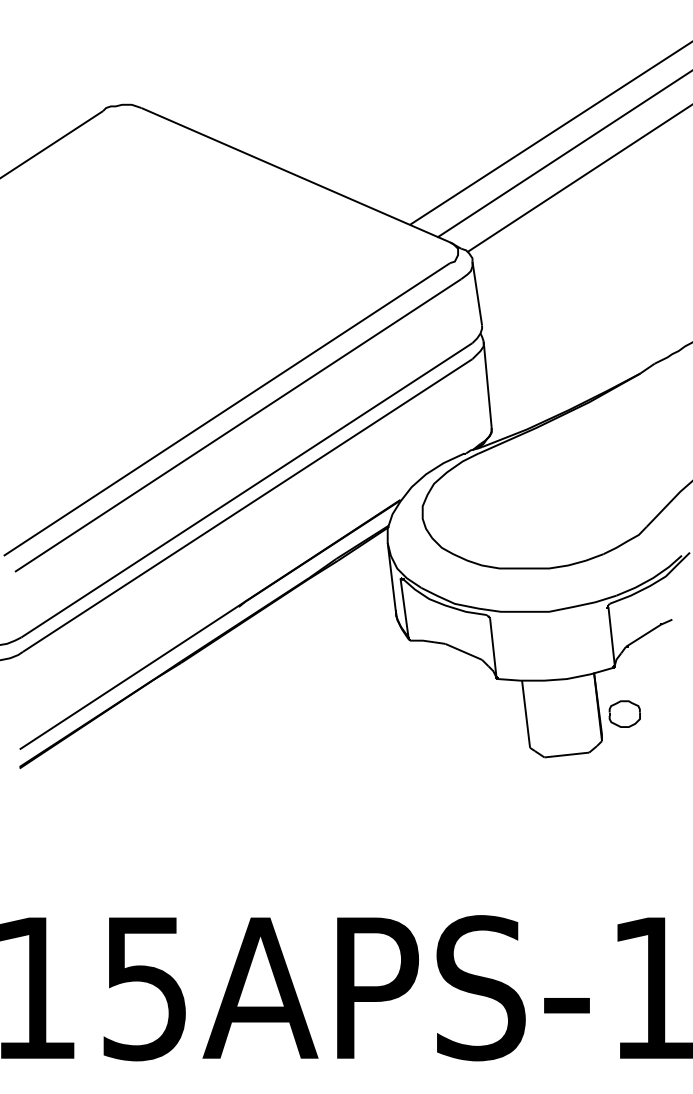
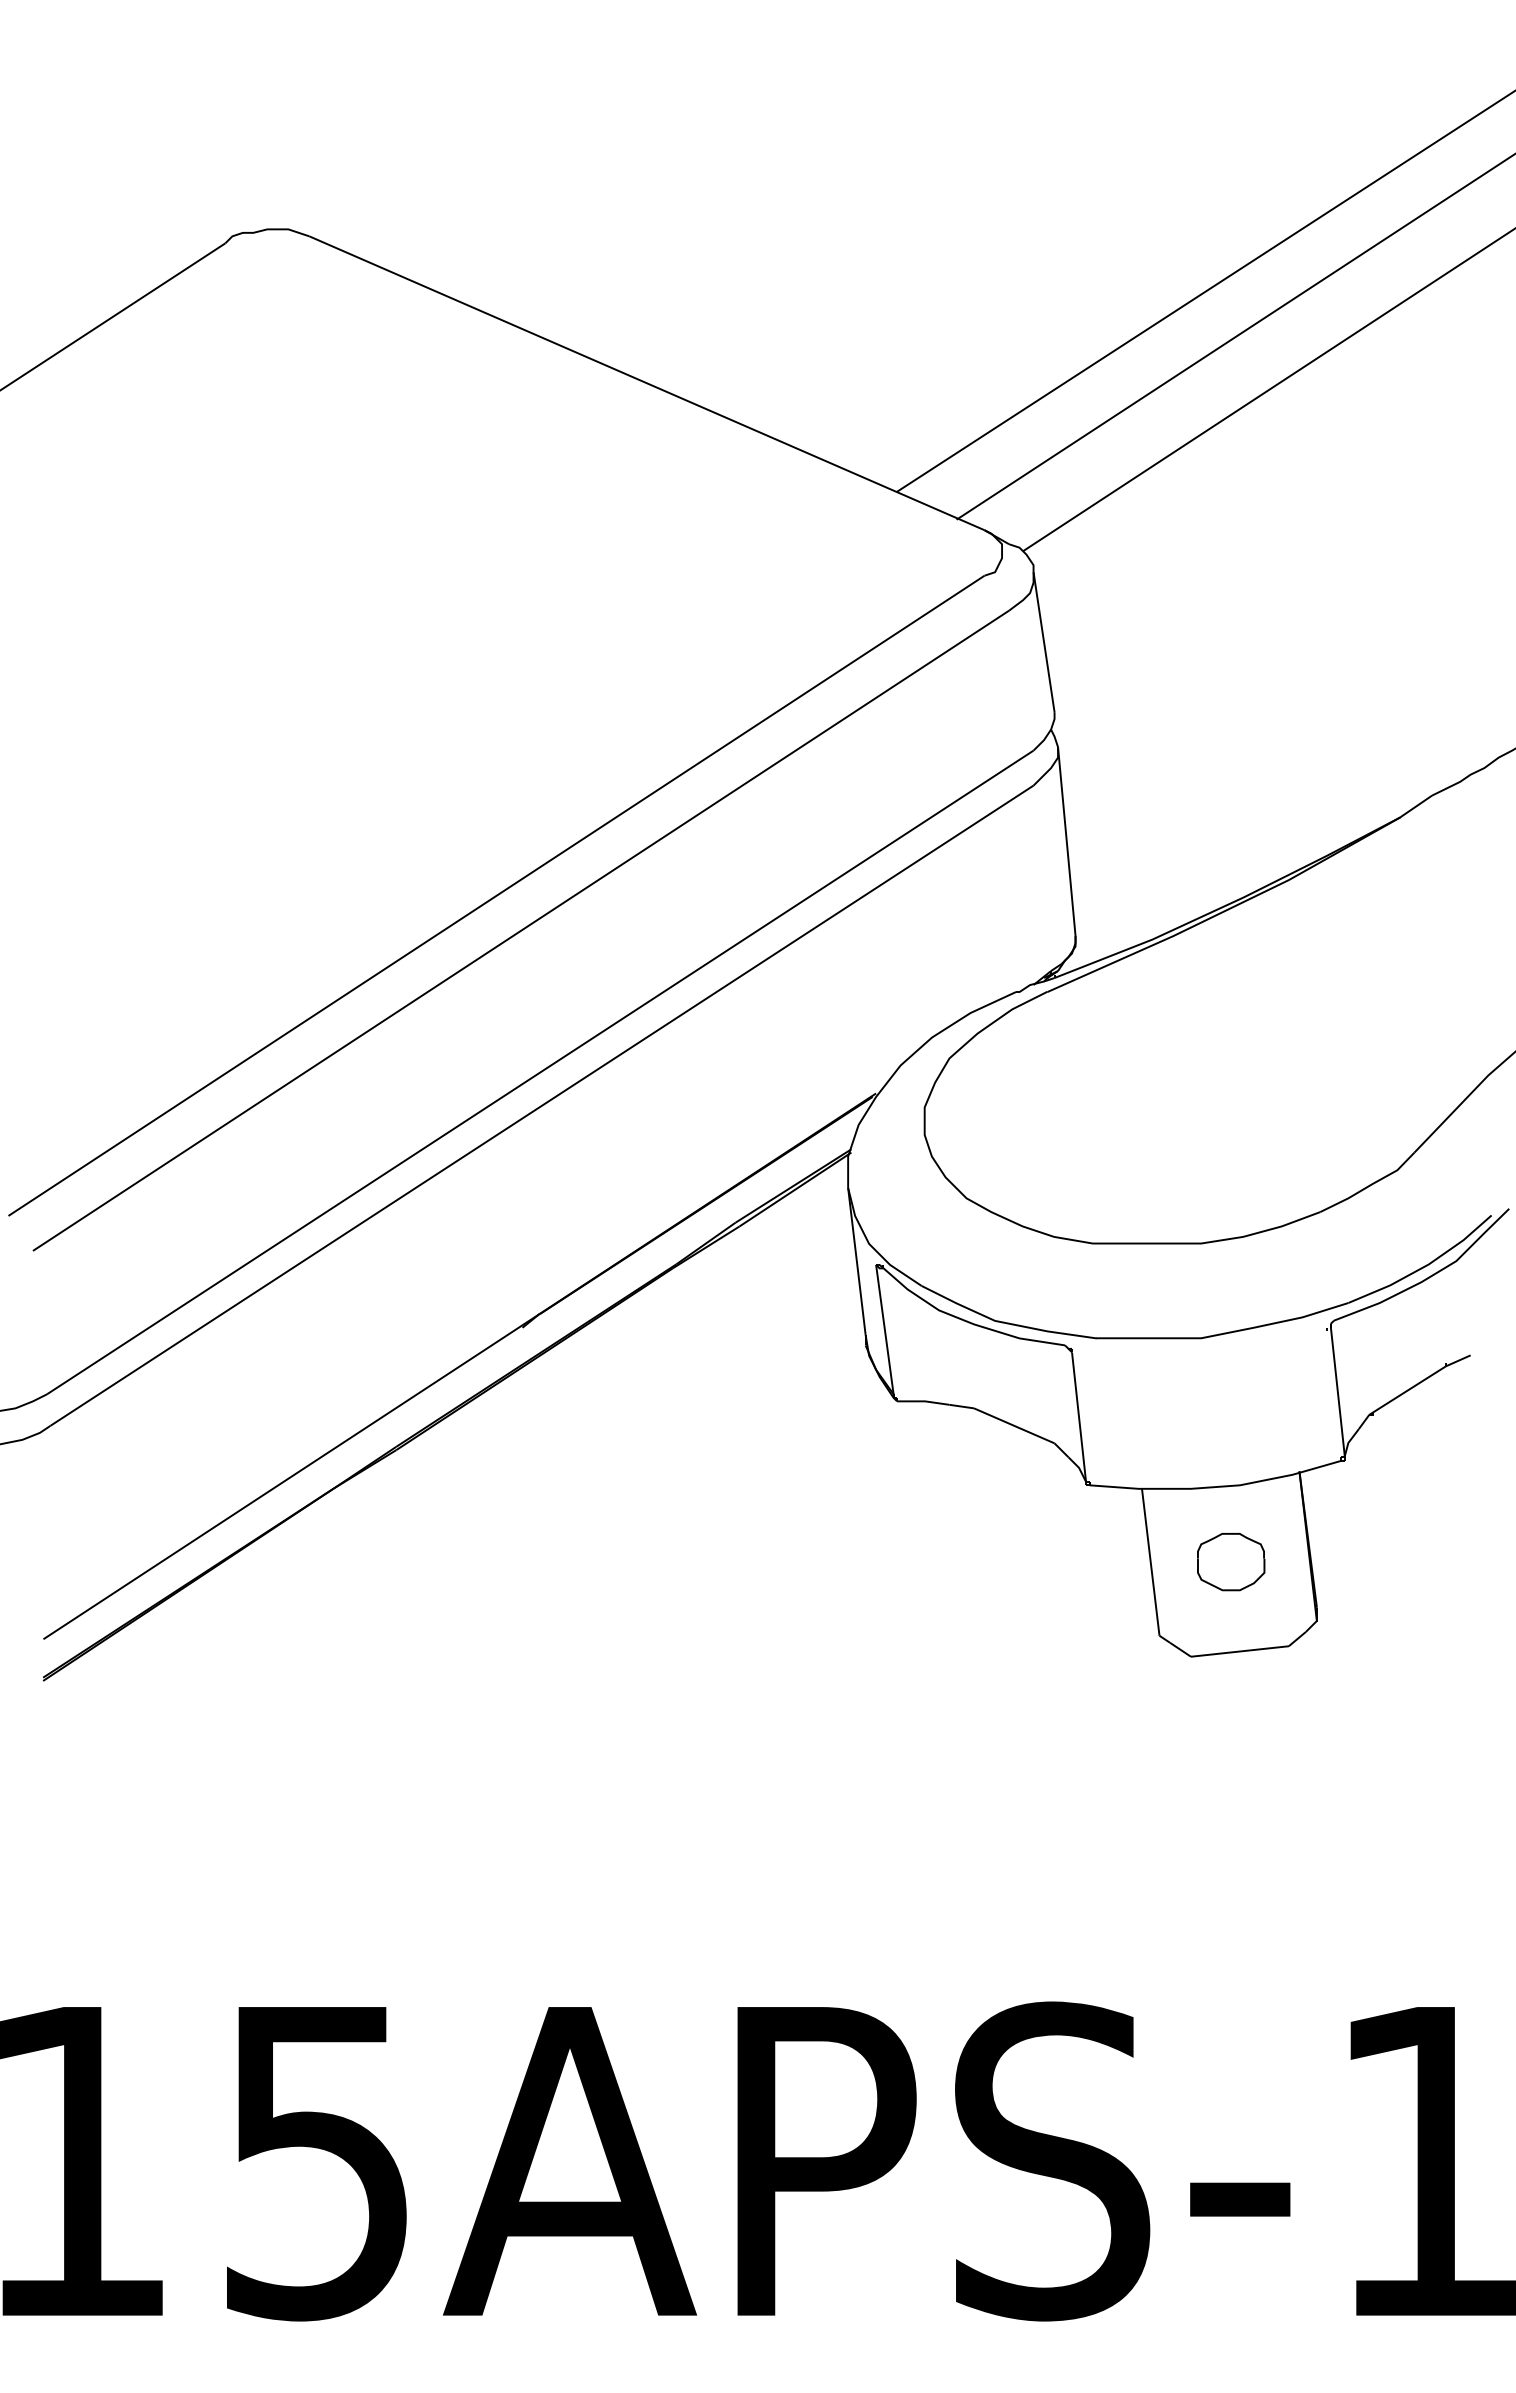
part: (624, 713) -> (1230, 1560), moved

